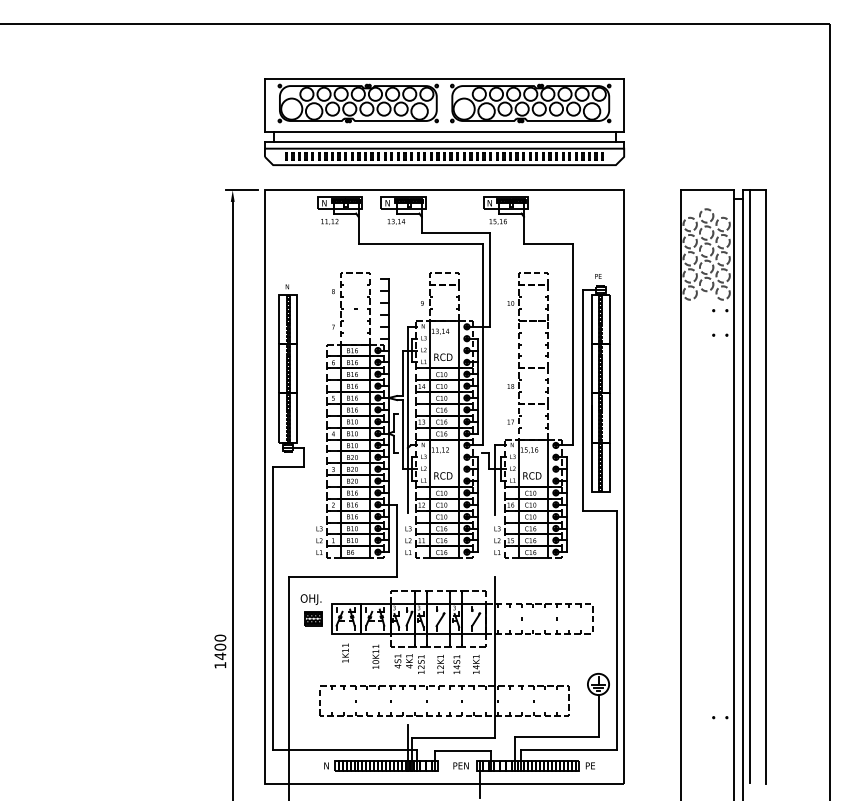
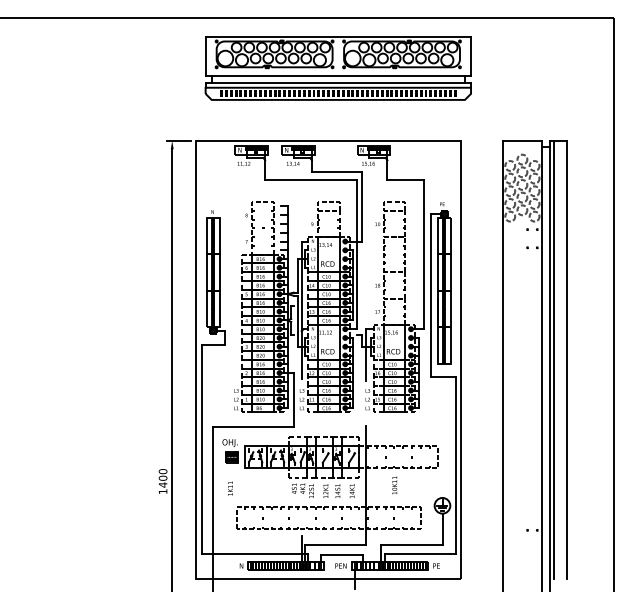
part: (444, 121) -> (338, 67), moved
text: (345, 652) -> (230, 488), moved
text: (375, 656) -> (394, 485), moved

